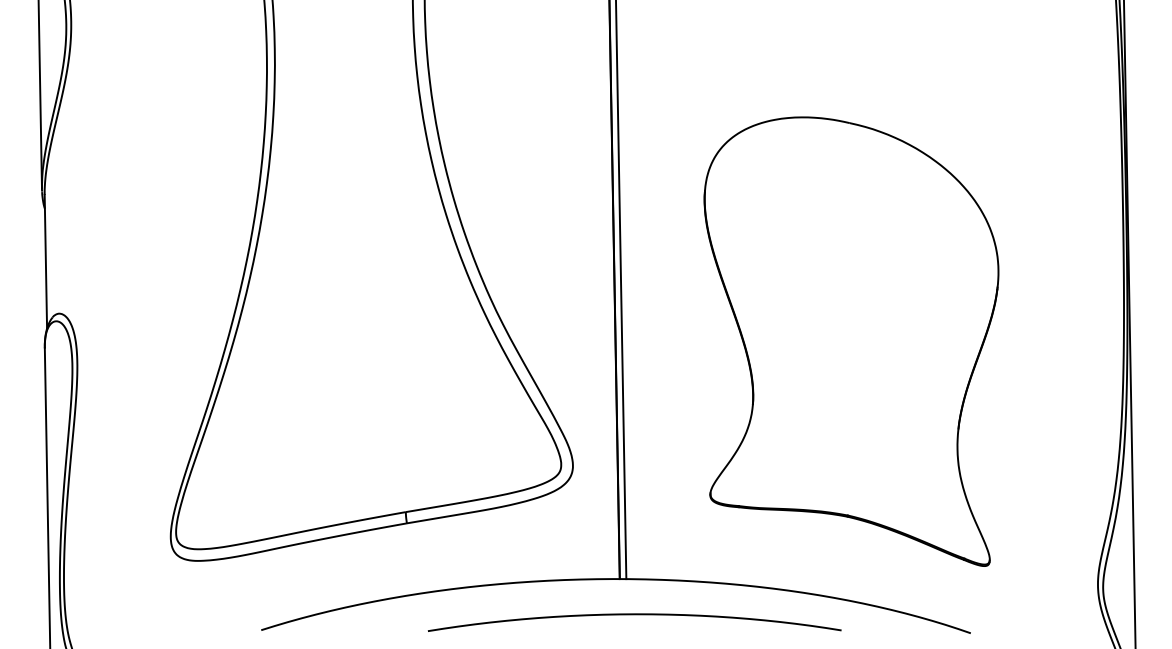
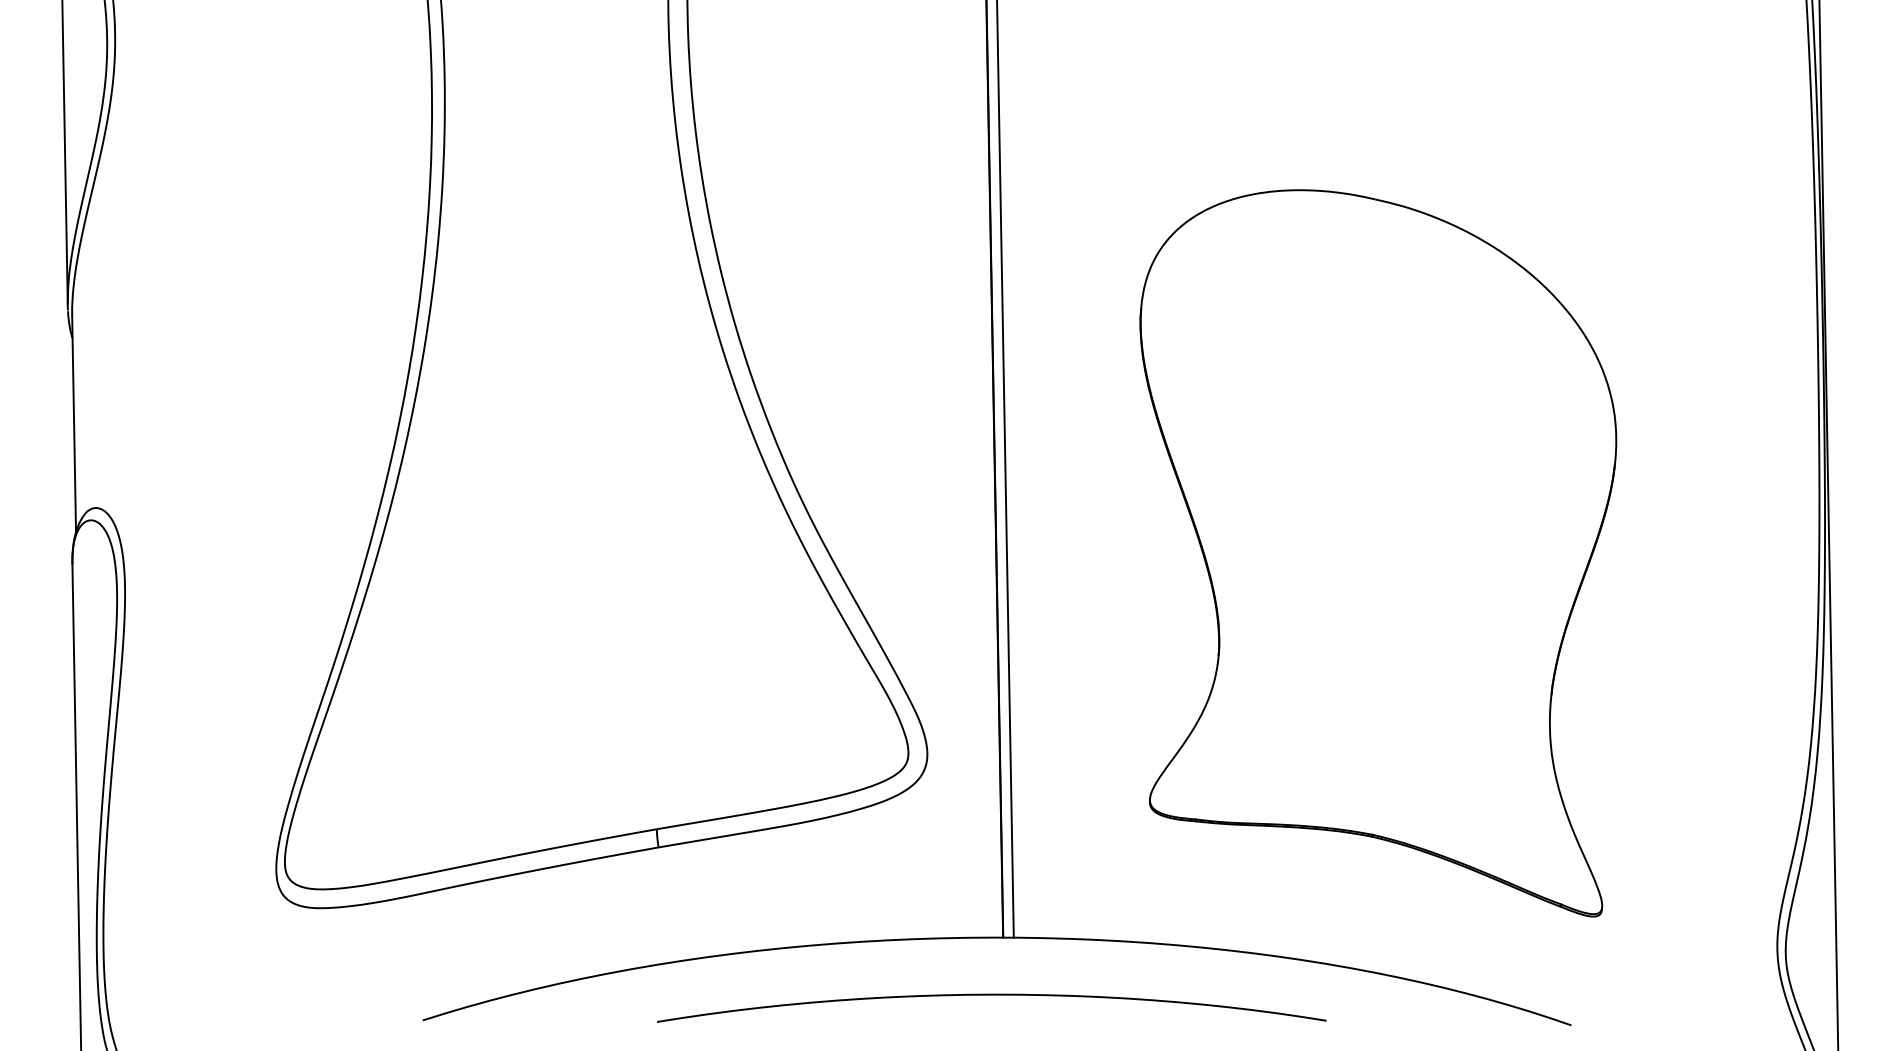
curve: (634, 615) -> (991, 996), moved

